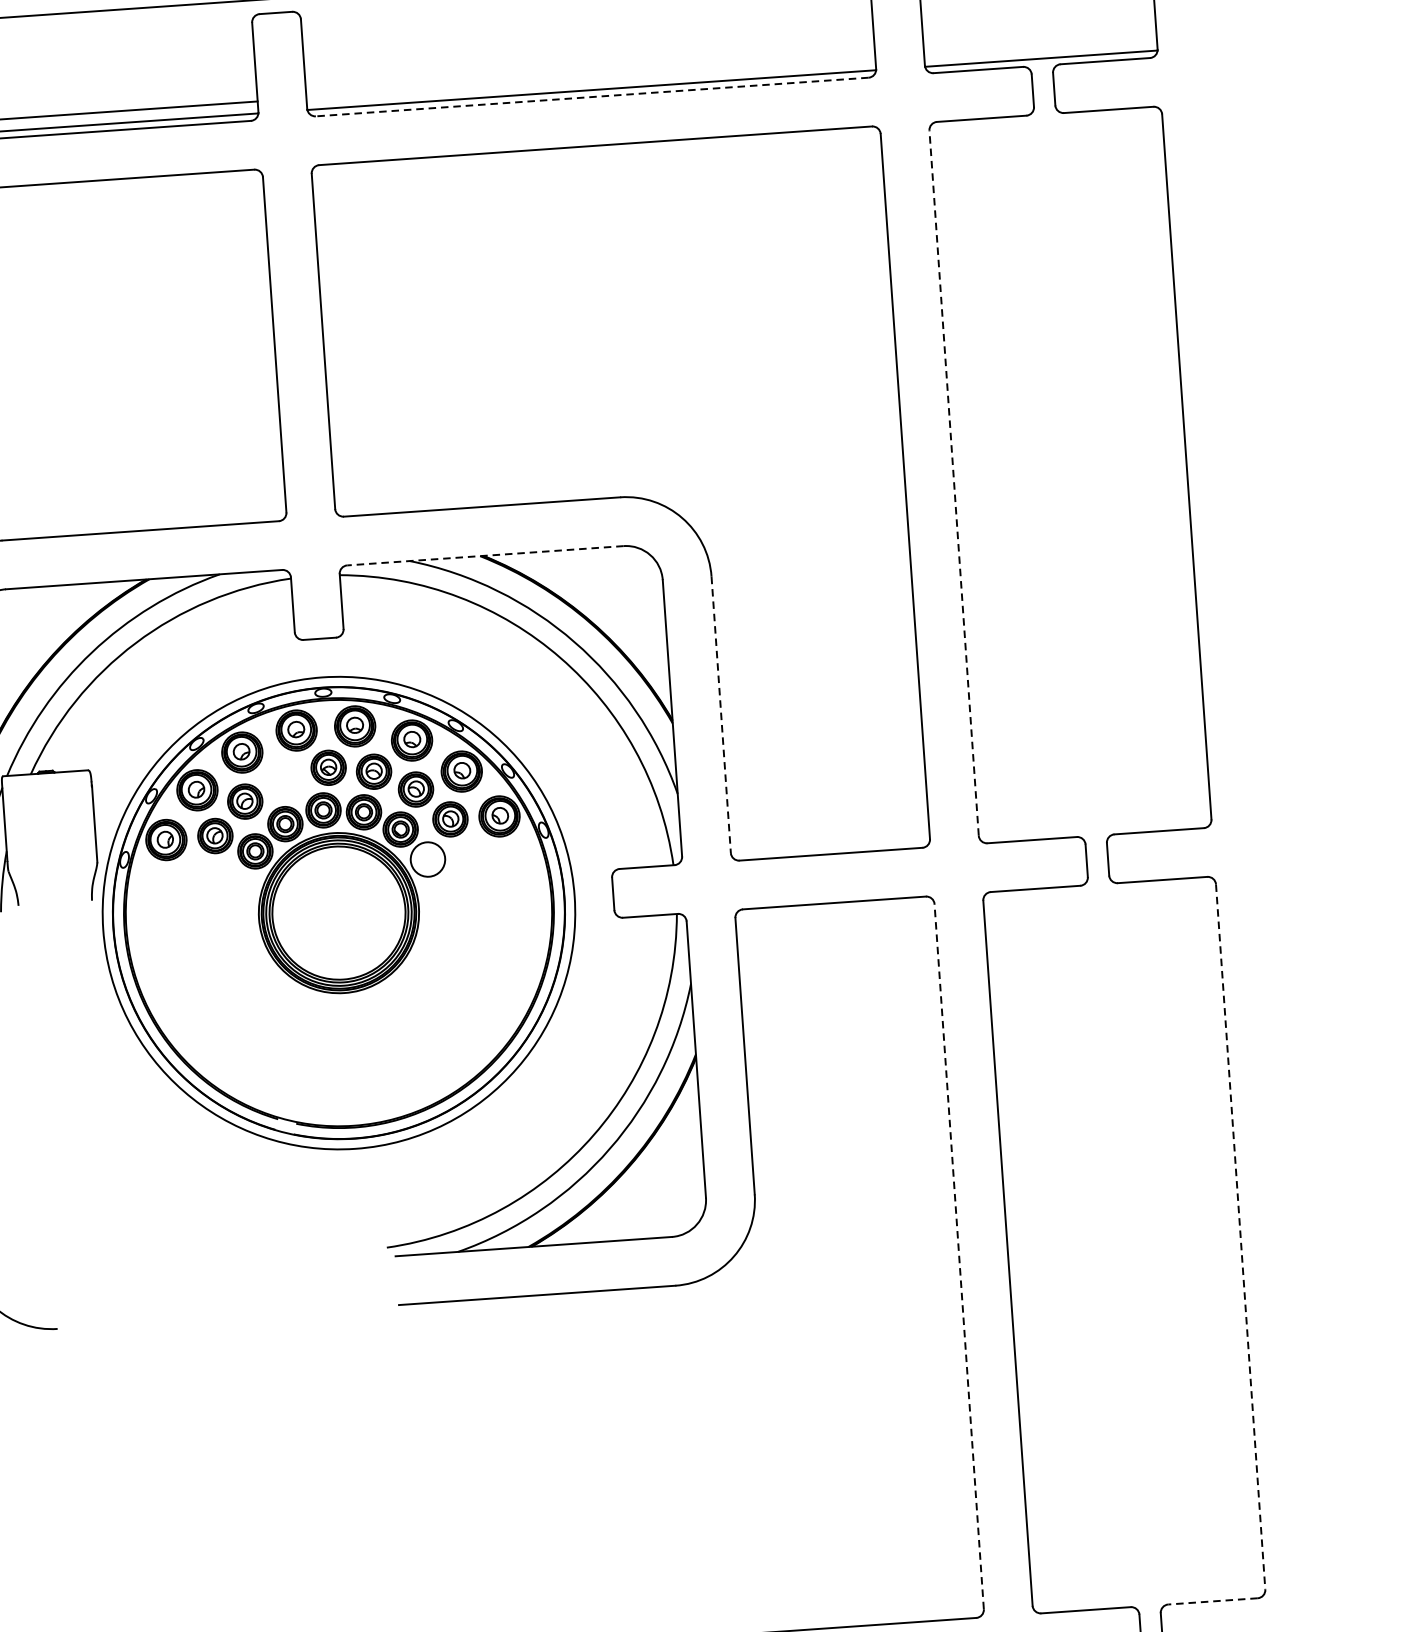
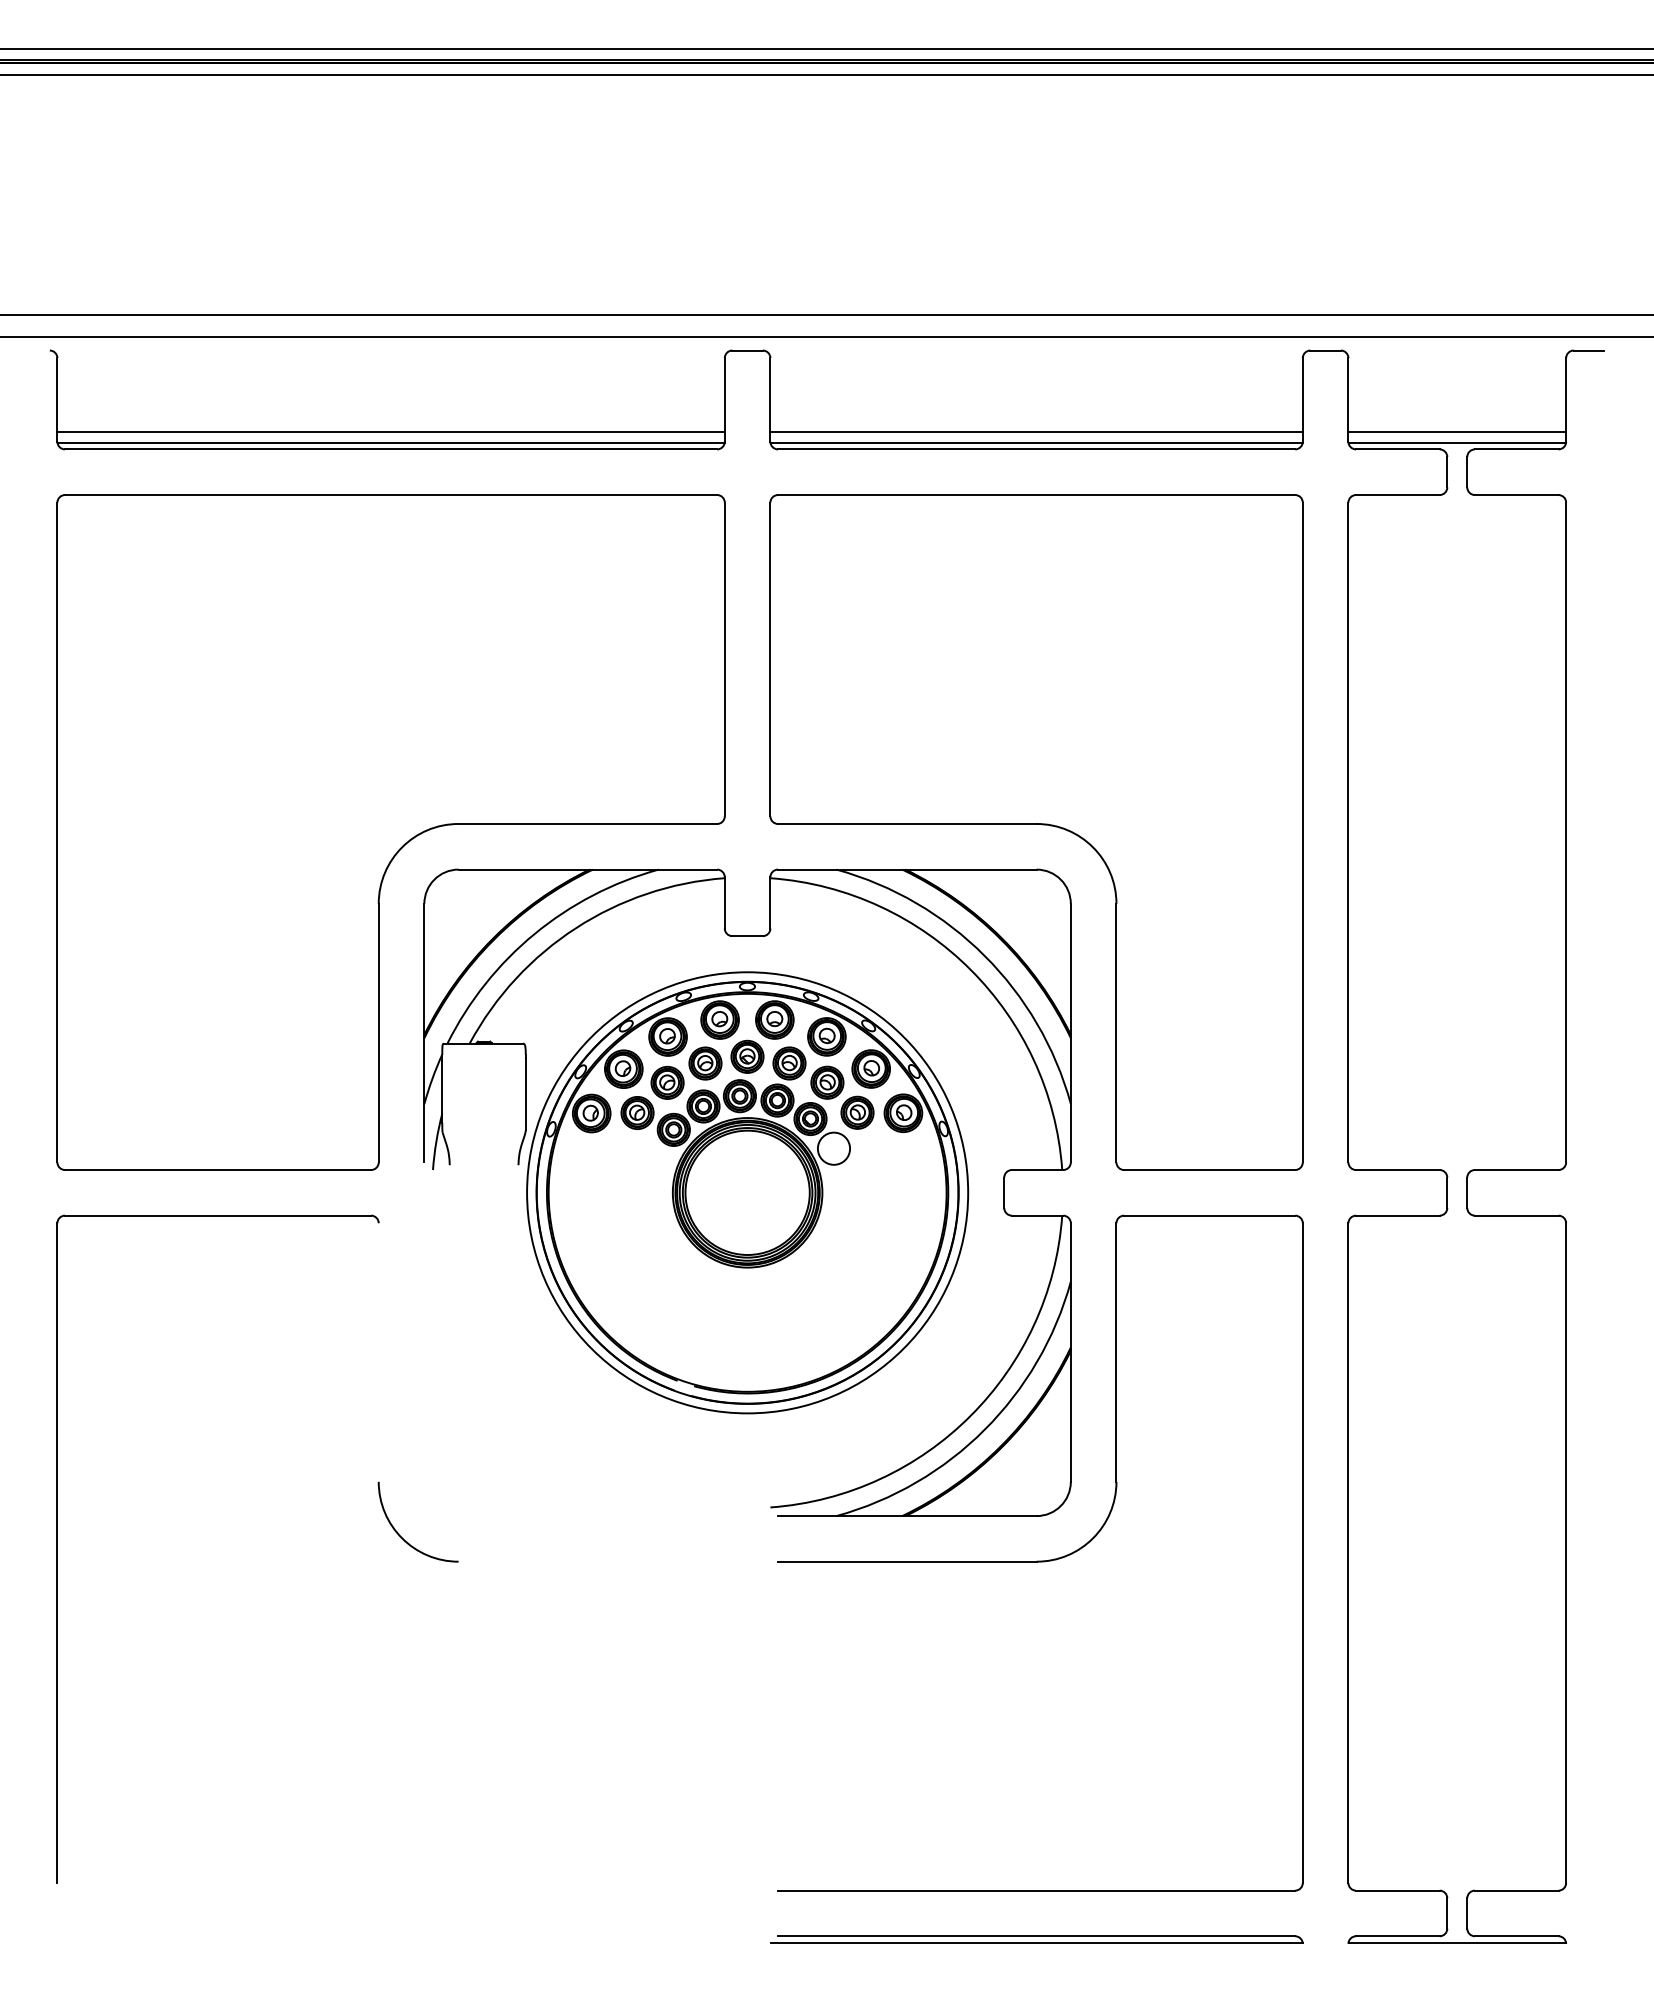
line: (1040, 46) -> (1457, 431), added
line: (590, 77) -> (1036, 431), added
line: (592, 97) -> (1036, 449), dashed -> solid
line: (954, 483) -> (1348, 832), dashed -> solid
line: (484, 555) -> (906, 869), dashed -> solid
line: (721, 715) -> (1116, 1033), dashed -> solid
part: (284, 778) -> (705, 1063), added
line: (1241, 1237) -> (1566, 1553), dashed -> solid
line: (958, 1257) -> (1302, 1553), dashed -> solid
line: (1212, 1601) -> (1516, 1890), dashed -> solid

